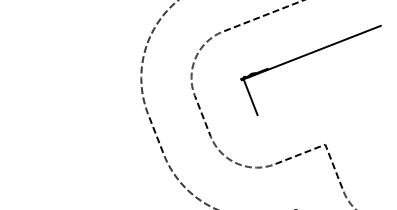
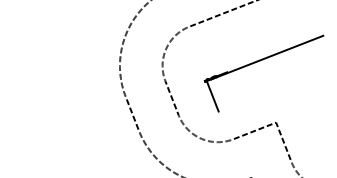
part: (306, 56) -> (260, 61), moved

